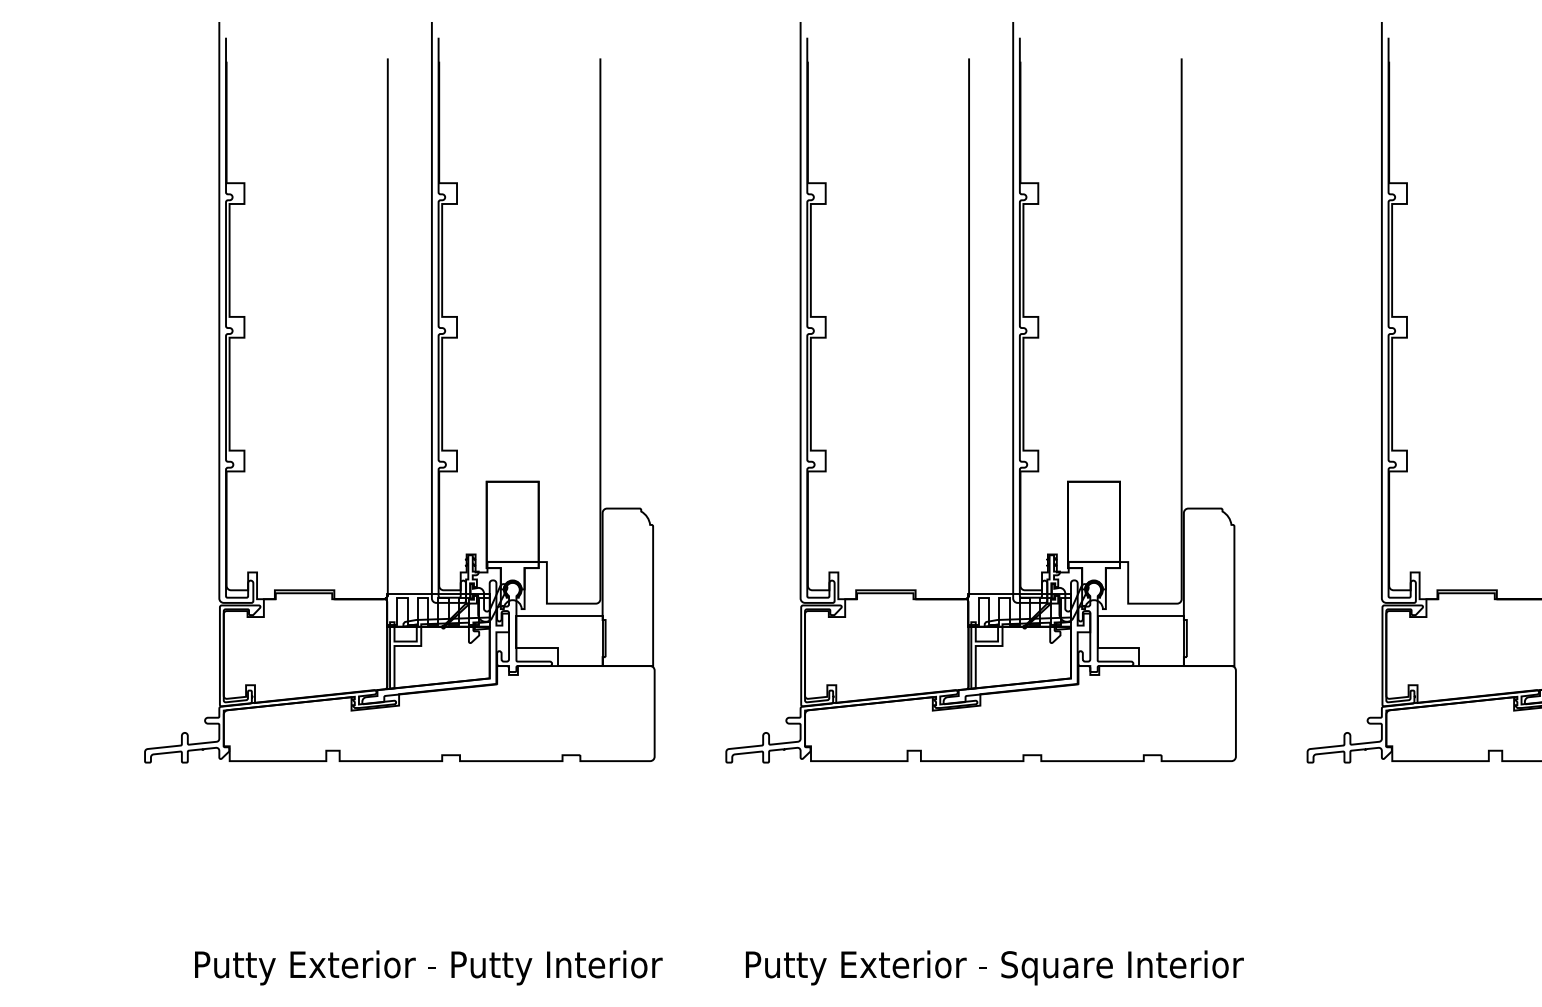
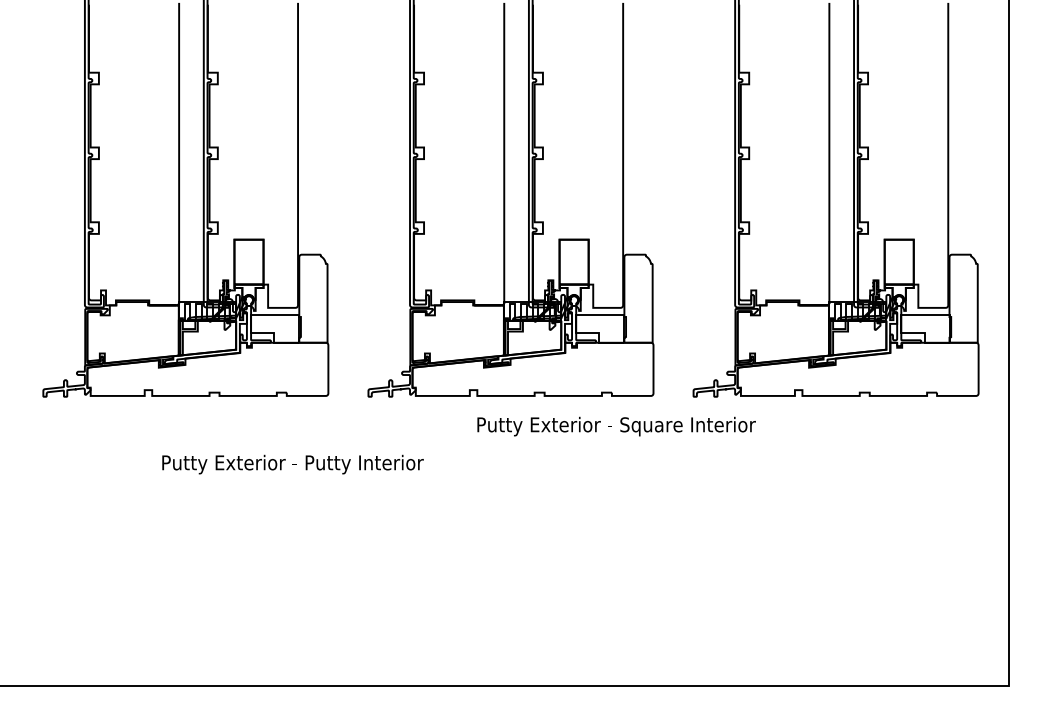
text: (427, 967) -> (292, 464), moved
text: (994, 967) -> (616, 426), moved

